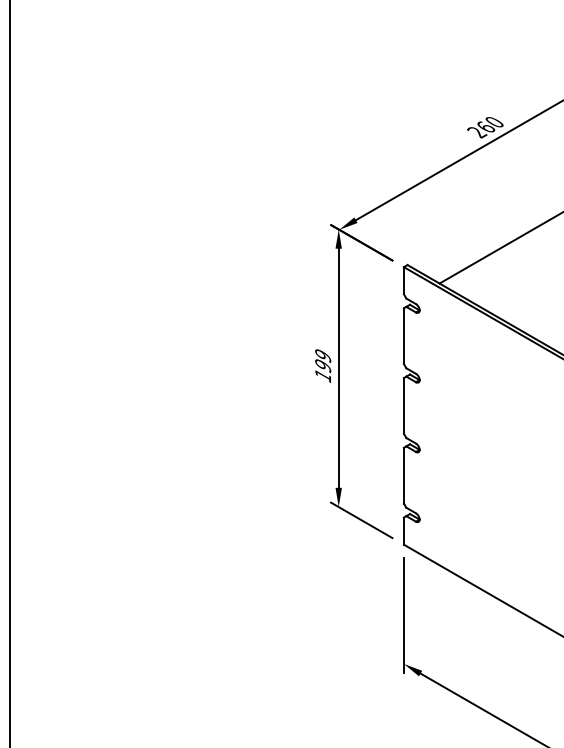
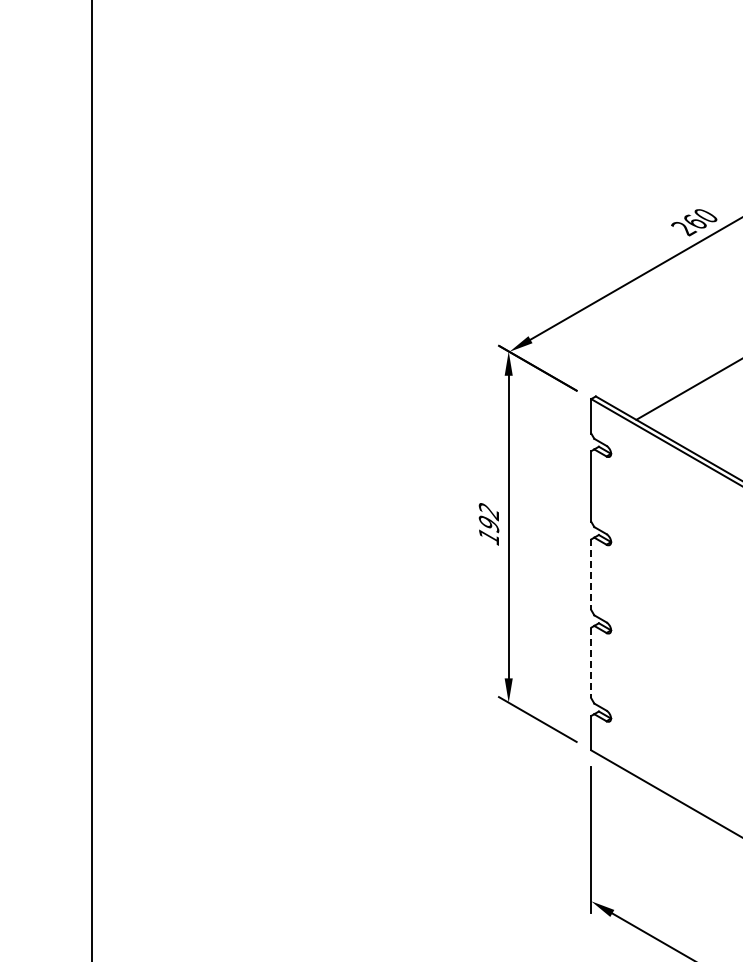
text: (323, 356) -> (489, 512), 199 -> 192
line: (404, 406) -> (591, 575), solid -> dashed
line: (404, 476) -> (591, 663), solid -> dashed

